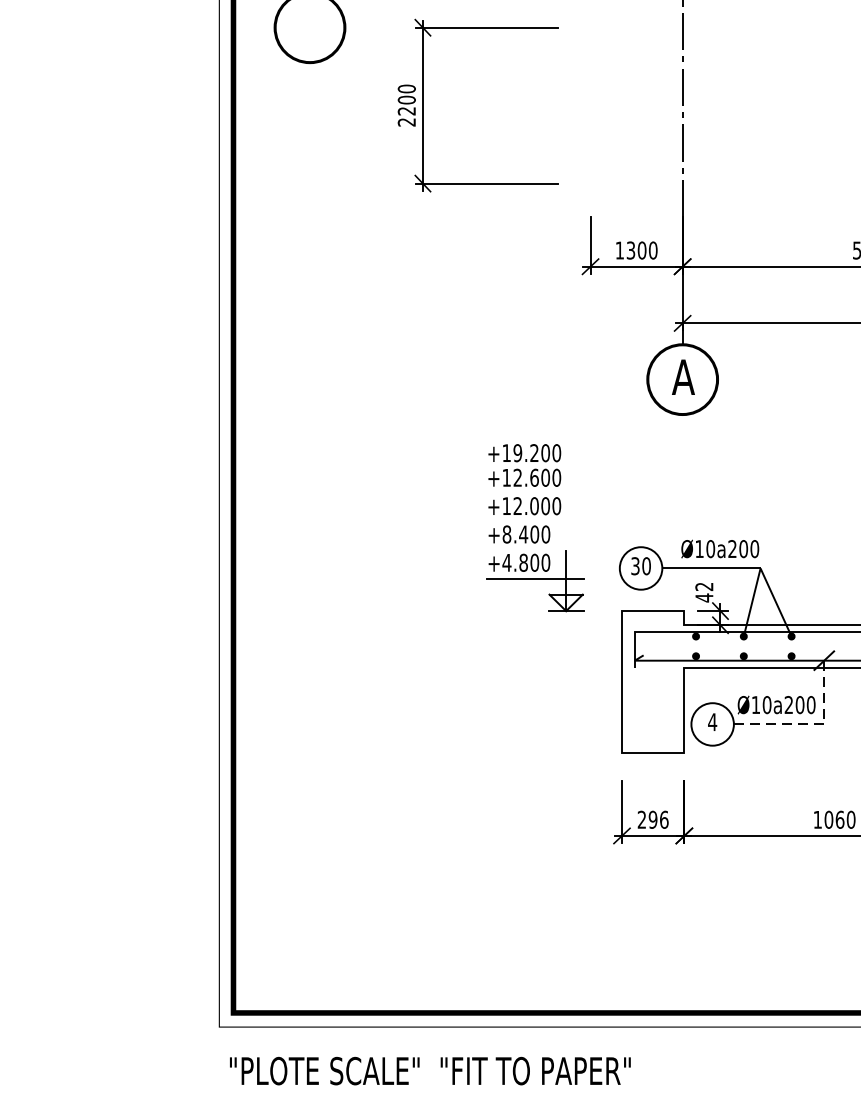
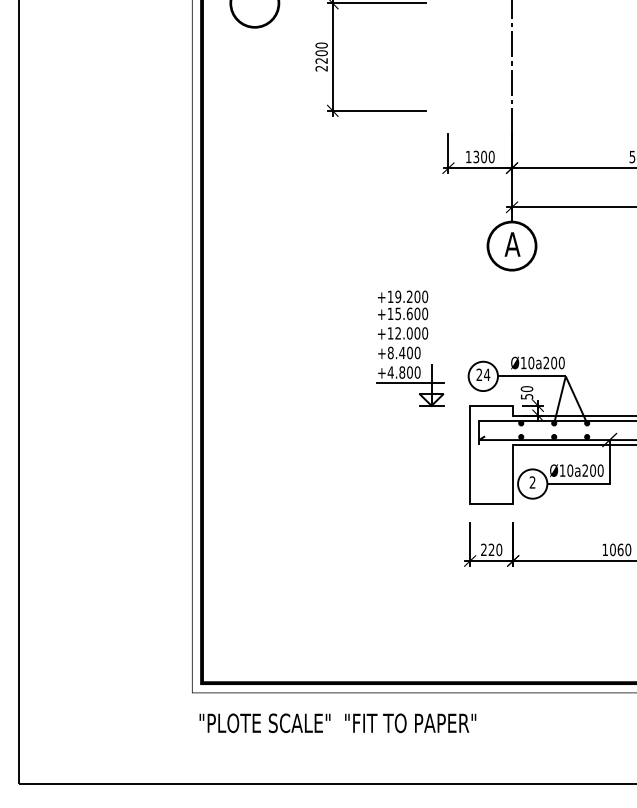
text: (516, 477) -> (397, 313), +12.600 -> +15.600
text: (641, 565) -> (483, 374), 30 -> 24
text: (703, 591) -> (526, 392), 42 -> 50
text: (712, 722) -> (532, 482), 4 -> 2
line: (810, 725) -> (600, 484), dashed -> solid
text: (658, 819) -> (495, 549), 296 -> 220

